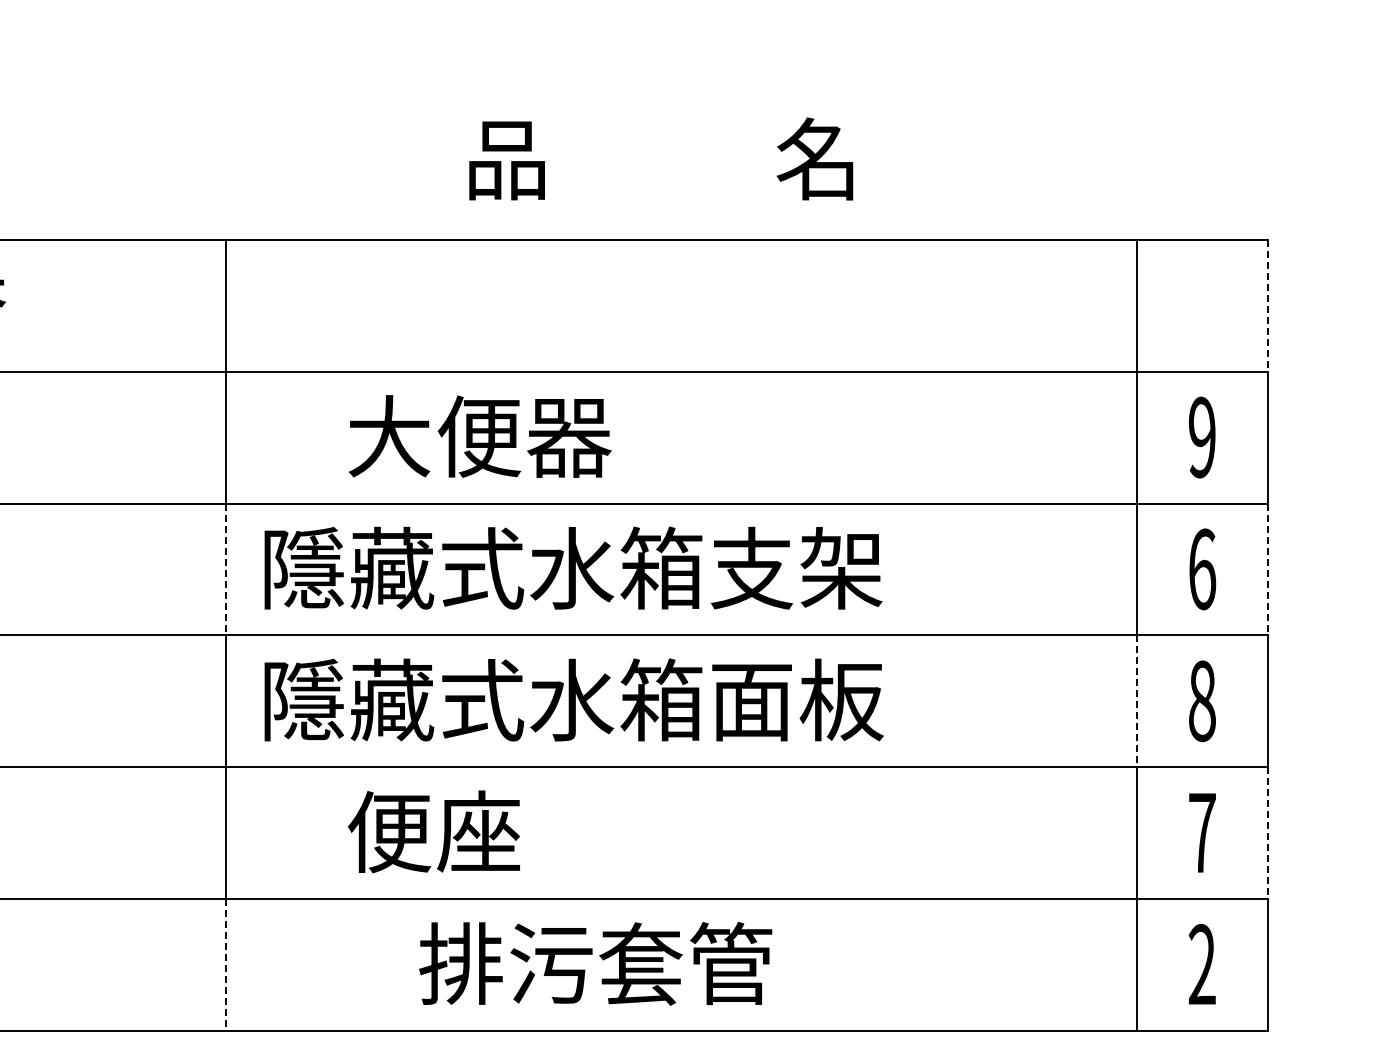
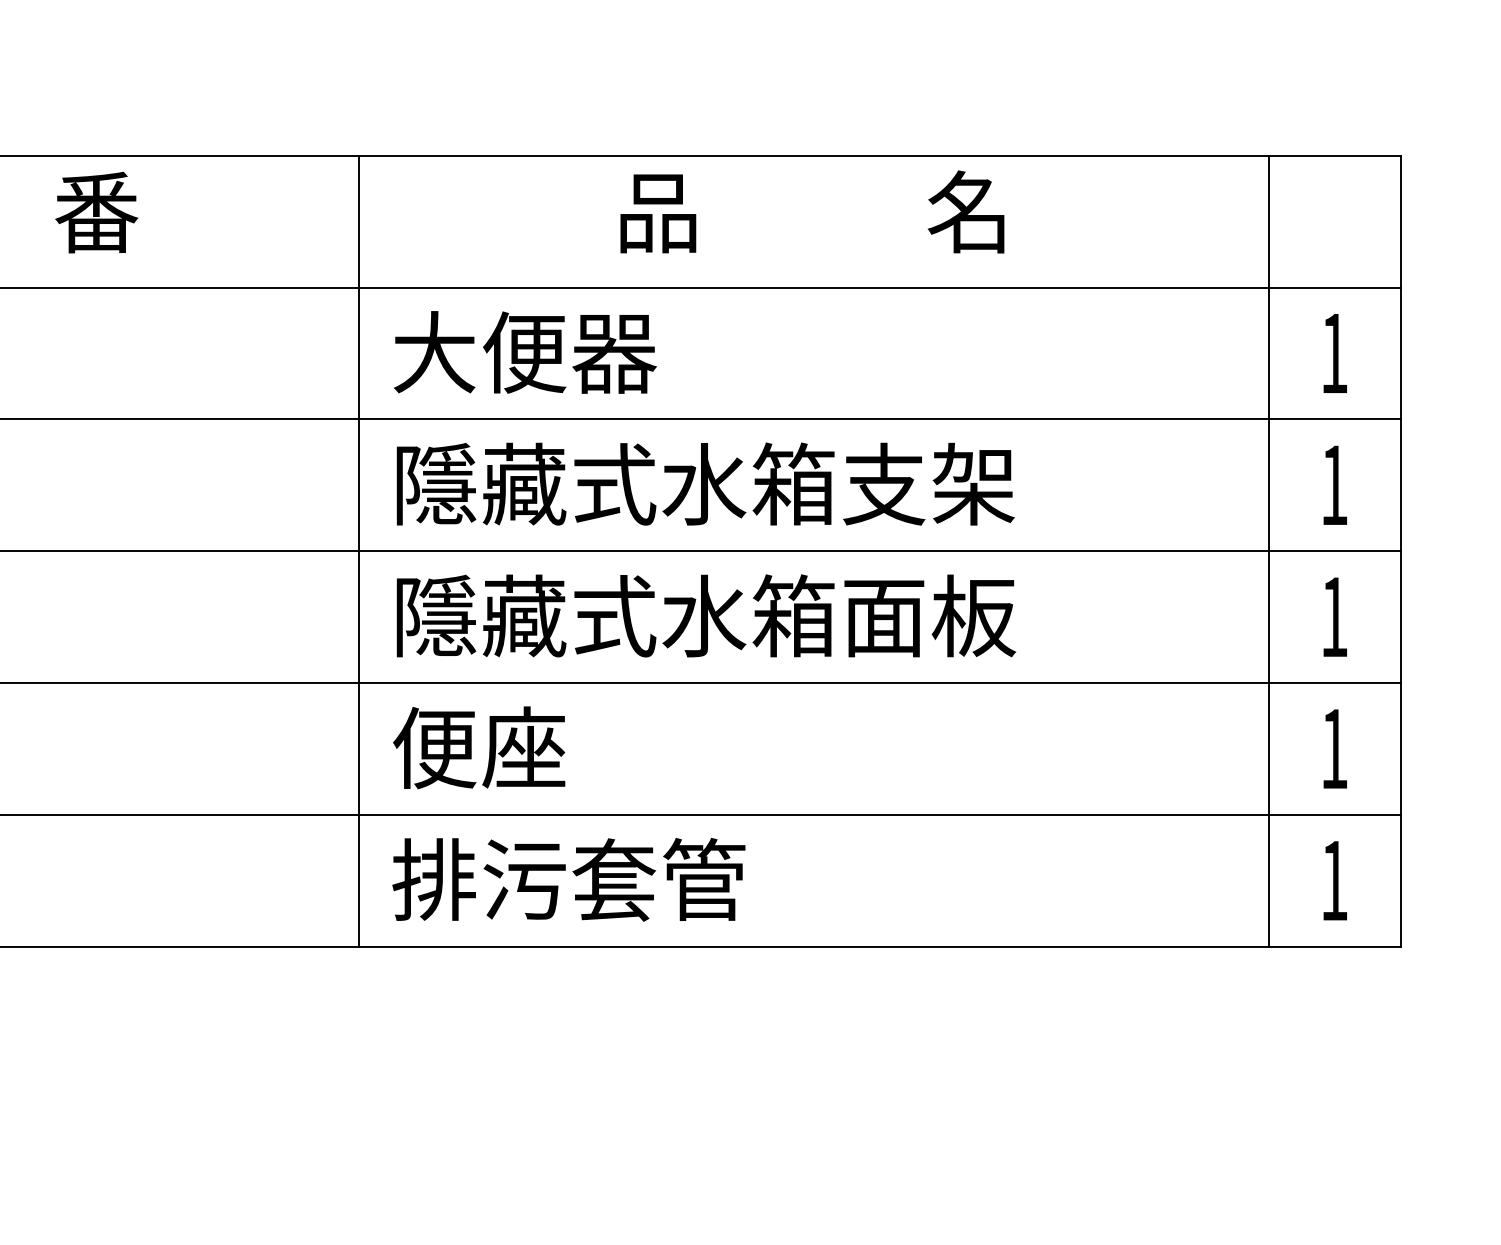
text: (661, 158) -> (812, 211), moved
line: (1268, 305) -> (1400, 221), dashed -> solid
text: (480, 436) -> (525, 352), moved
text: (1202, 437) -> (1334, 353), 9 -> 1
line: (226, 569) -> (358, 485), dashed -> solid
text: (1202, 569) -> (1334, 485), 6 -> 1
line: (1268, 569) -> (1400, 485), dashed -> solid
line: (1136, 701) -> (1268, 617), dashed -> solid
text: (1202, 701) -> (1334, 617), 8 -> 1
text: (434, 831) -> (479, 747), moved
text: (1202, 832) -> (1334, 748), 7 -> 1
line: (1268, 832) -> (1400, 748), dashed -> solid
text: (595, 963) -> (568, 879), moved
text: (1202, 963) -> (1334, 879), 2 -> 1
line: (226, 964) -> (358, 880), dashed -> solid

